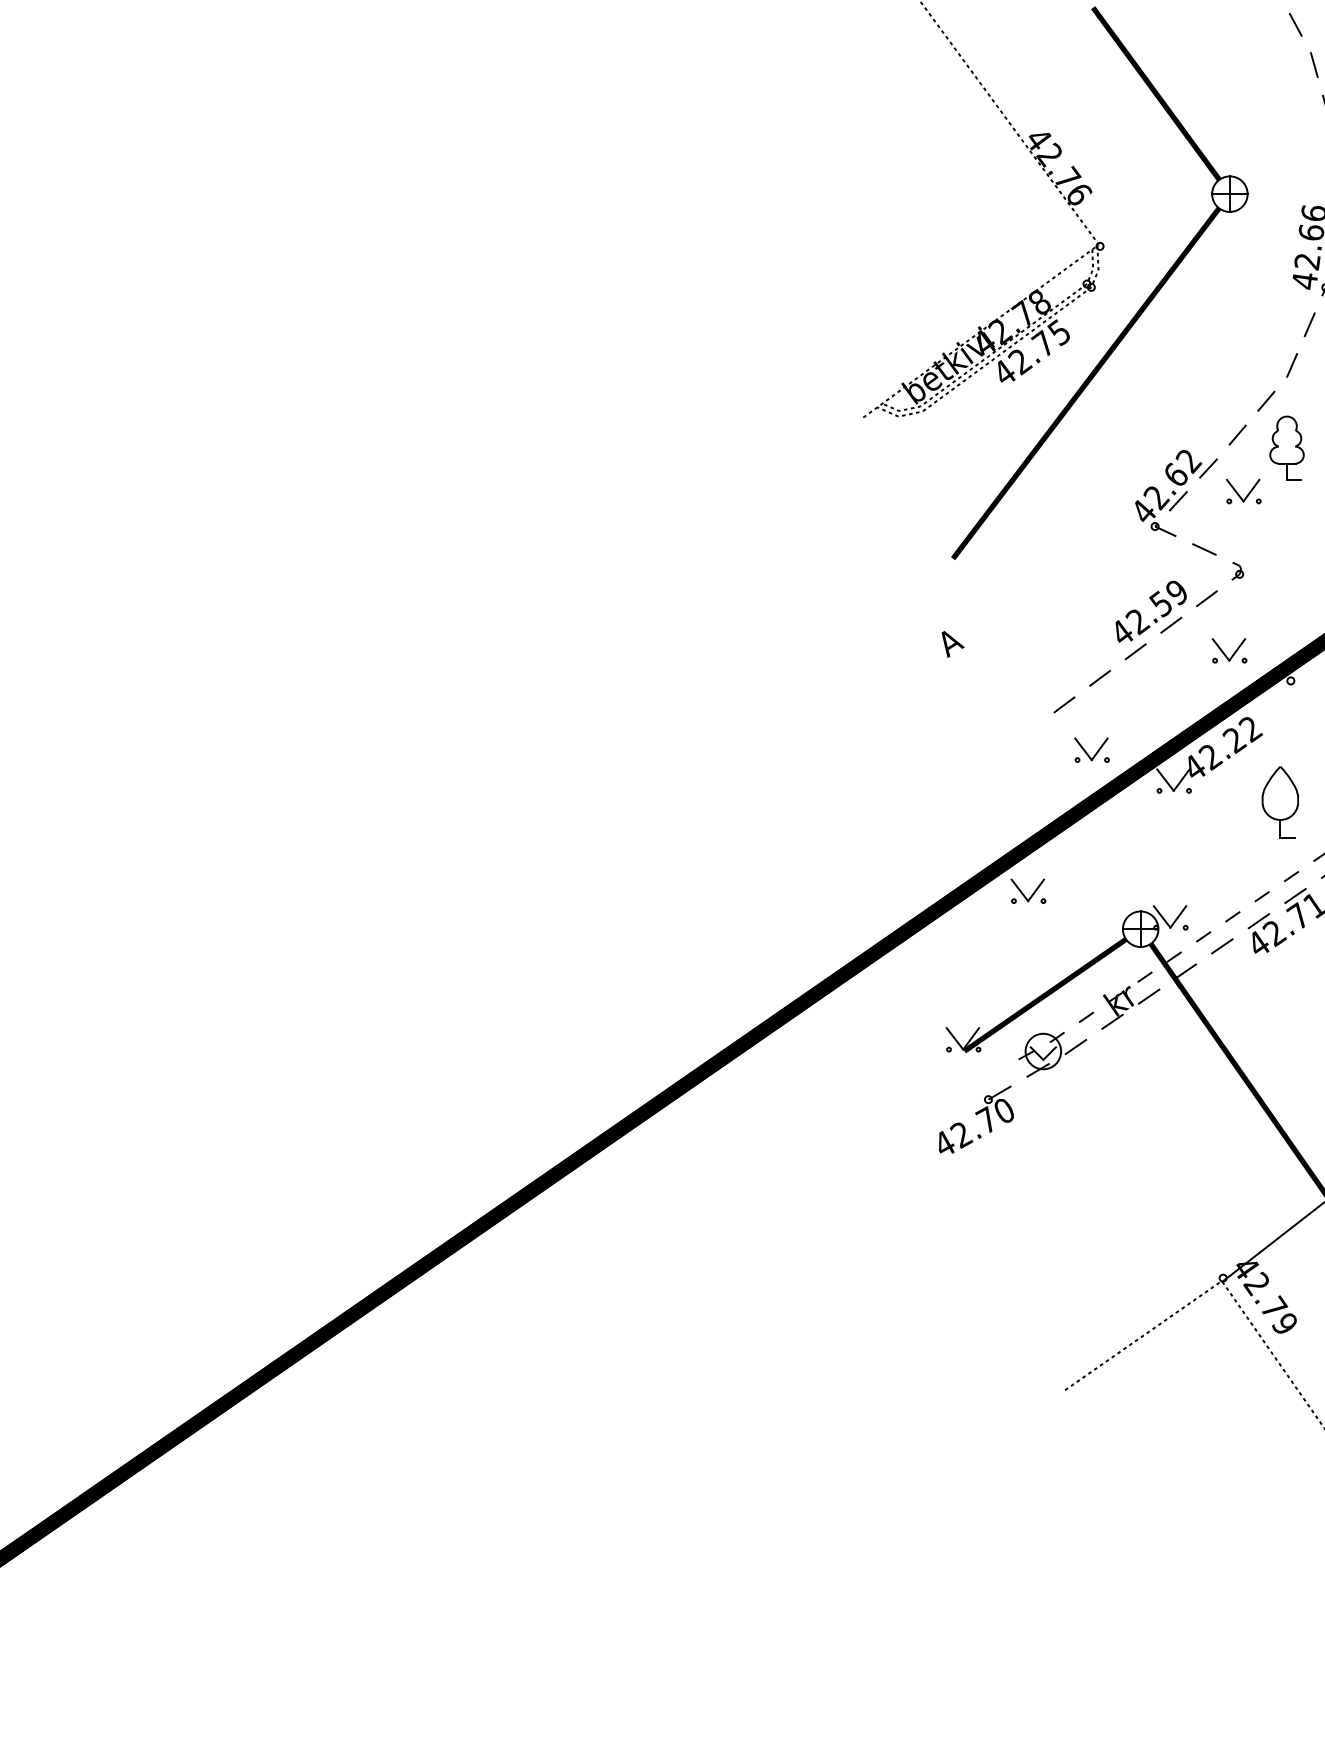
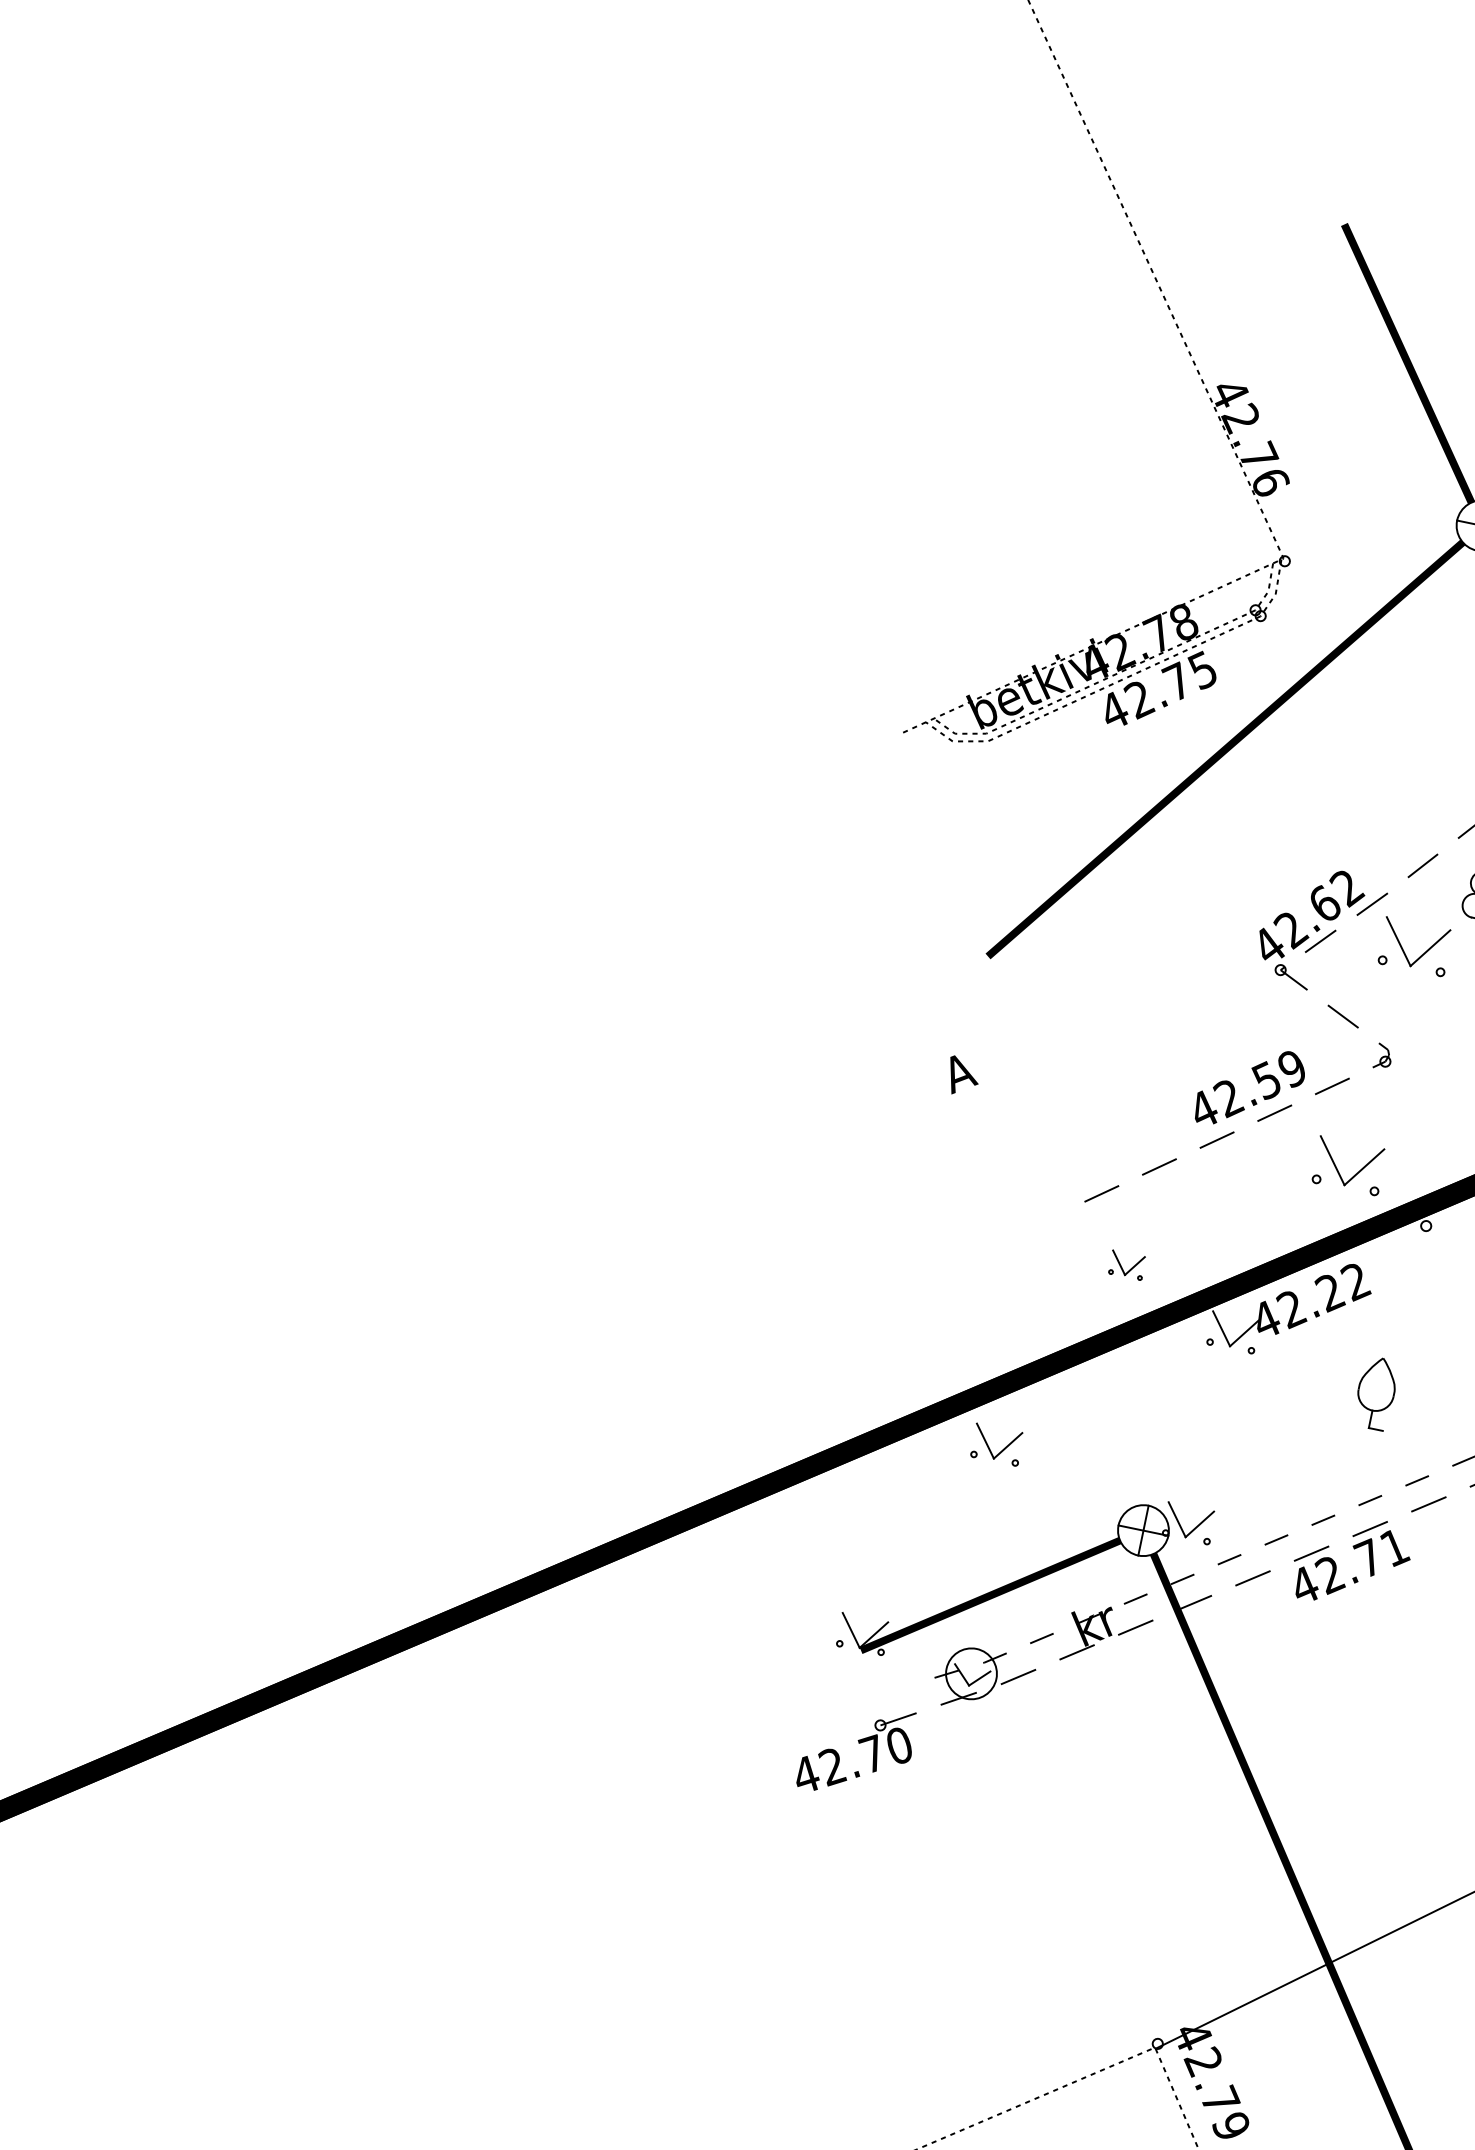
part: (1243, 491) -> (1414, 946), size x1.4
part: (1229, 650) -> (1348, 1165), size x1.4
part: (1091, 749) -> (1126, 1264), size x0.7
part: (1279, 802) -> (1374, 1393), size x0.7

